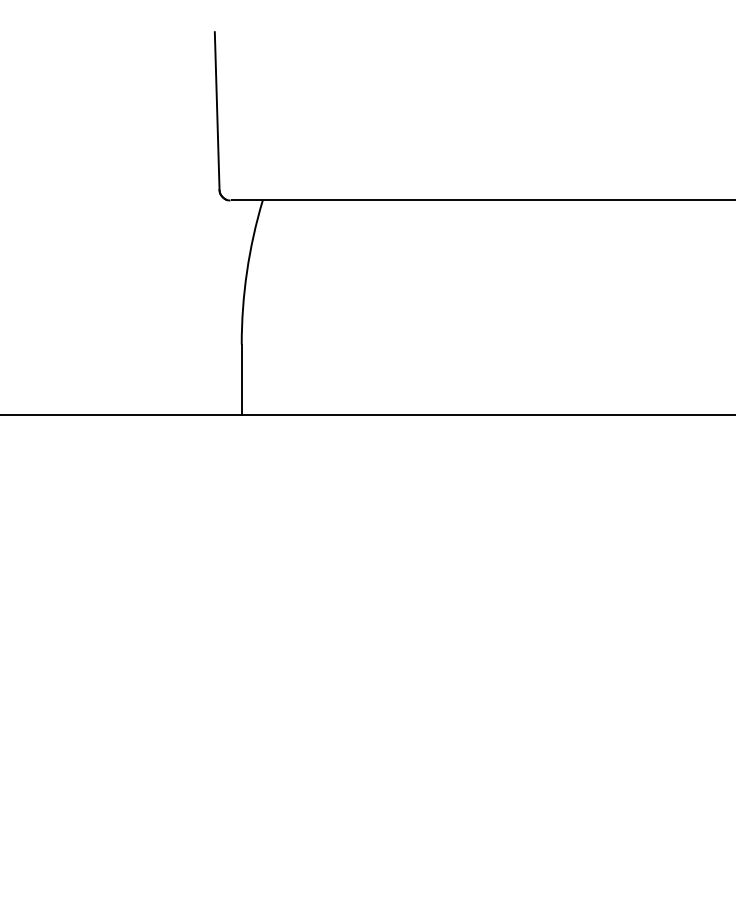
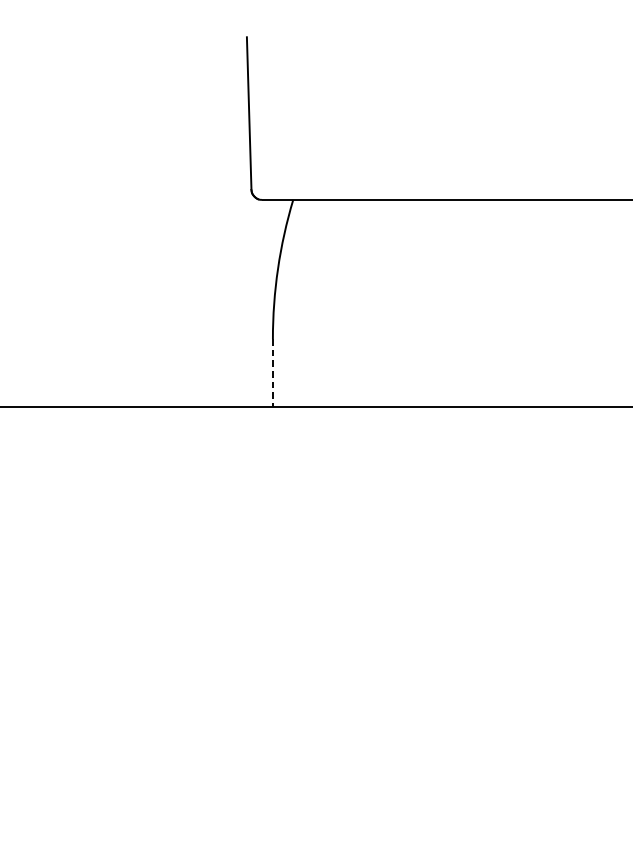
line: (241, 380) -> (272, 373), solid -> dashed

